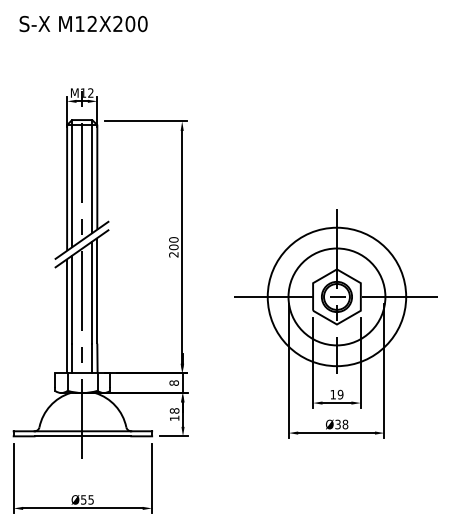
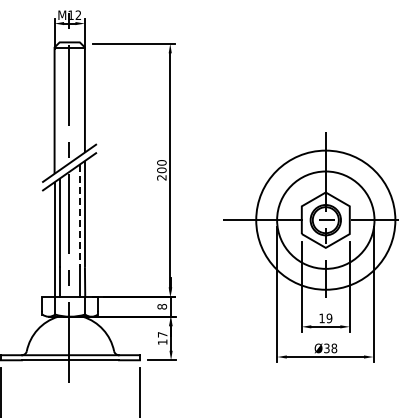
line: (92, 176) -> (80, 99), removed
line: (72, 183) -> (59, 106), removed
line: (92, 293) -> (80, 216), solid -> dashed
text: (174, 410) -> (162, 334), 18 -> 17

